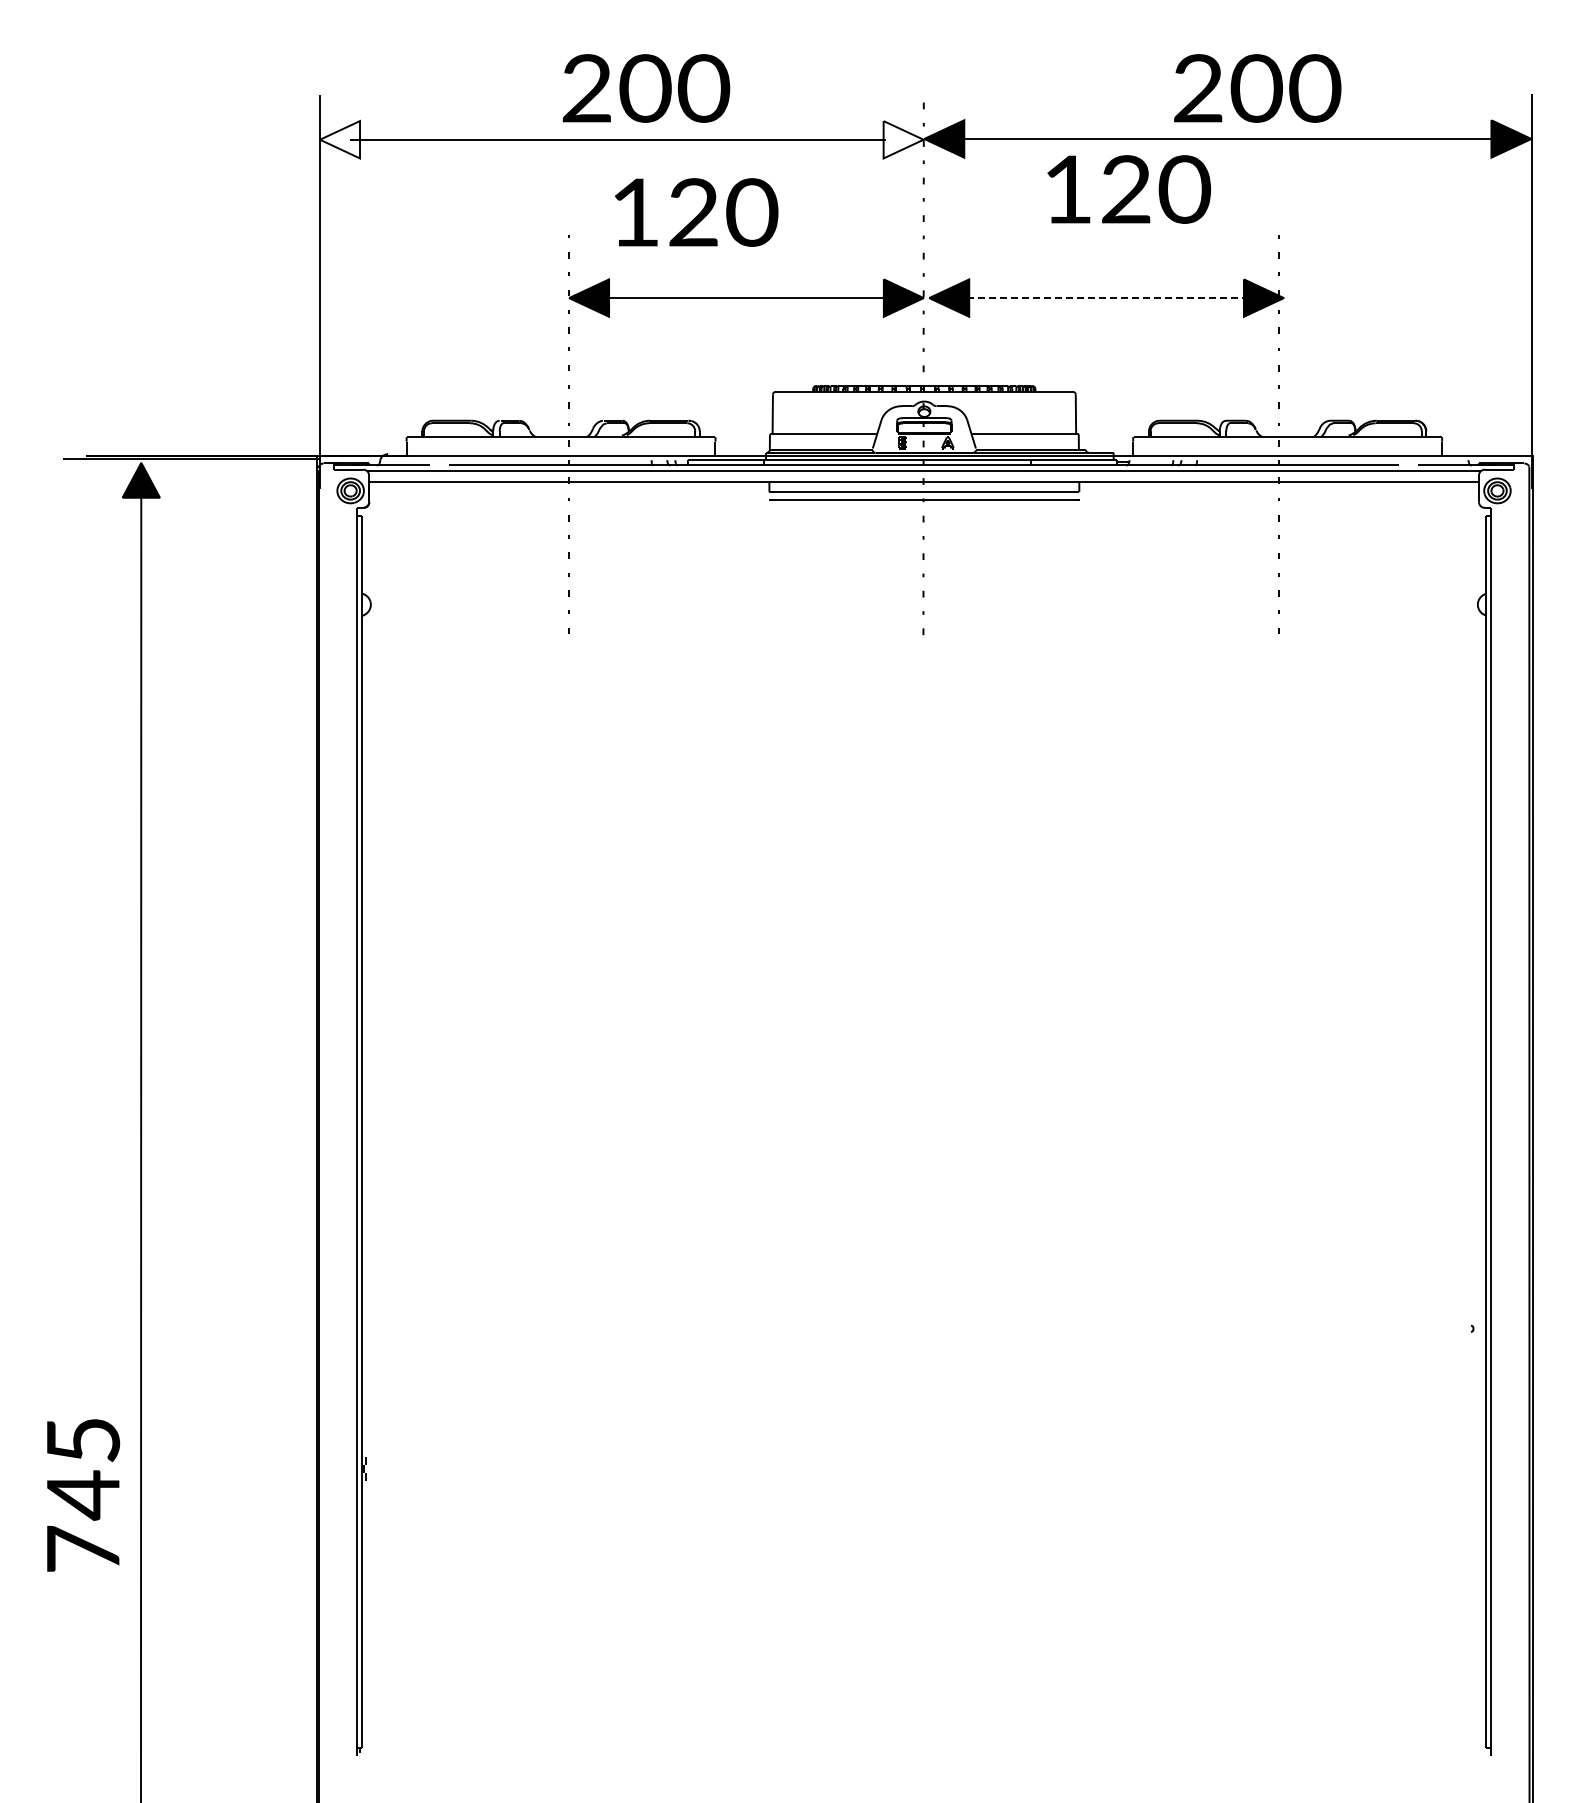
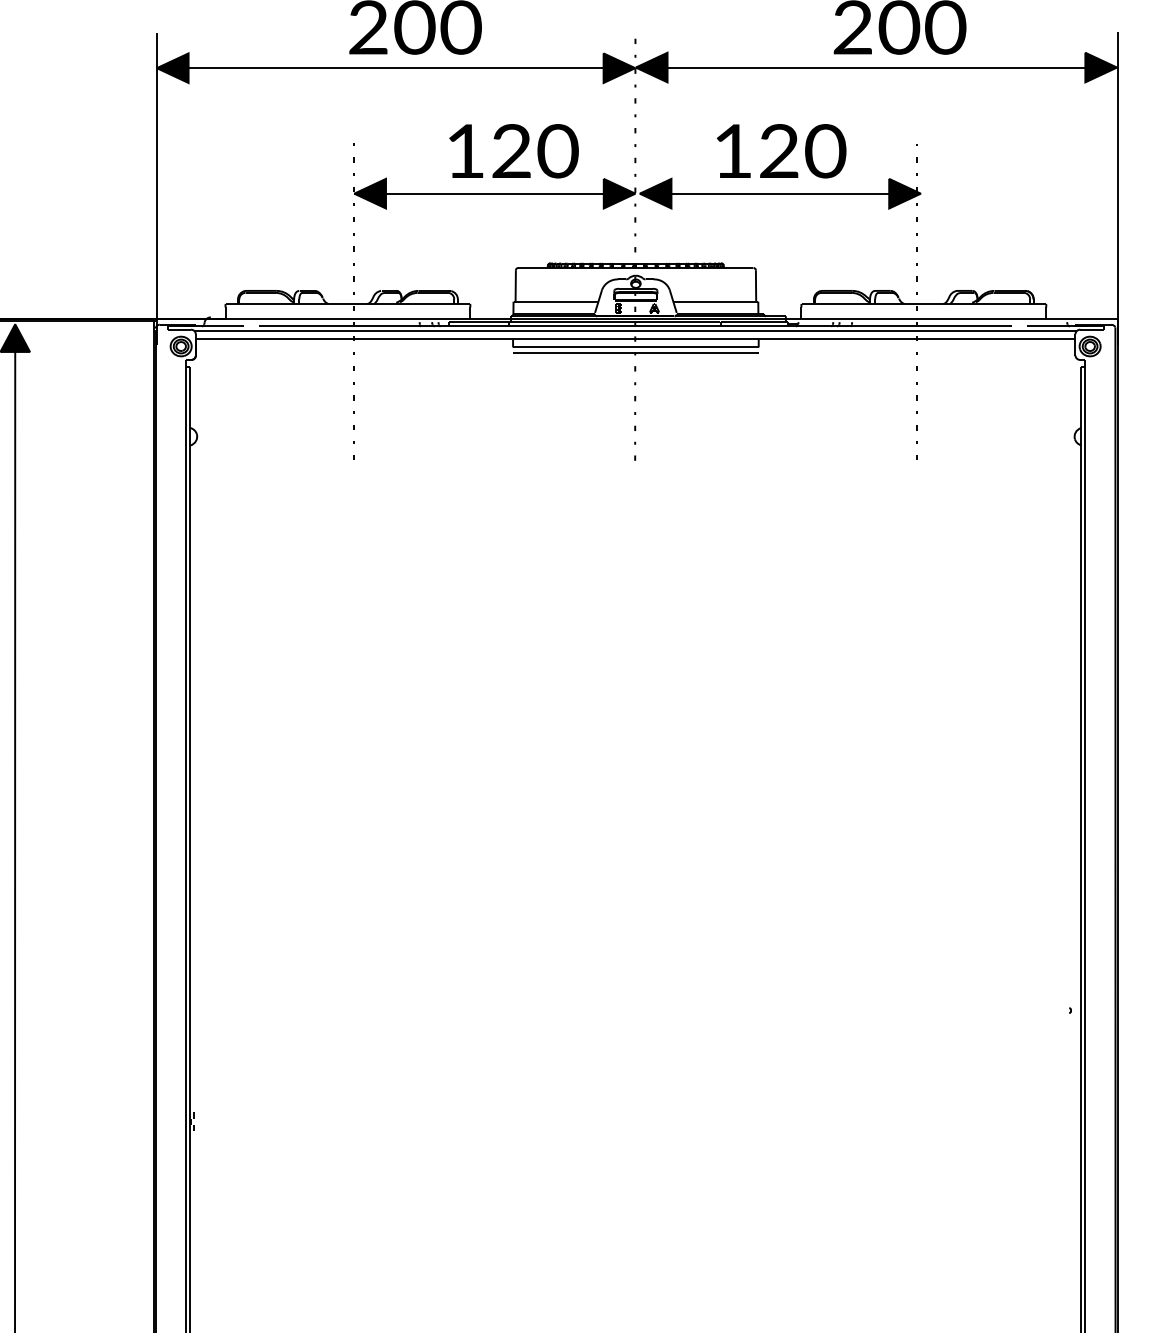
fill: (339, 139) -> (172, 67), added
fill: (903, 139) -> (619, 67), added
text: (1128, 189) -> (781, 151), moved
text: (696, 212) -> (513, 151), moved
line: (1107, 298) -> (781, 194), dashed -> solid

